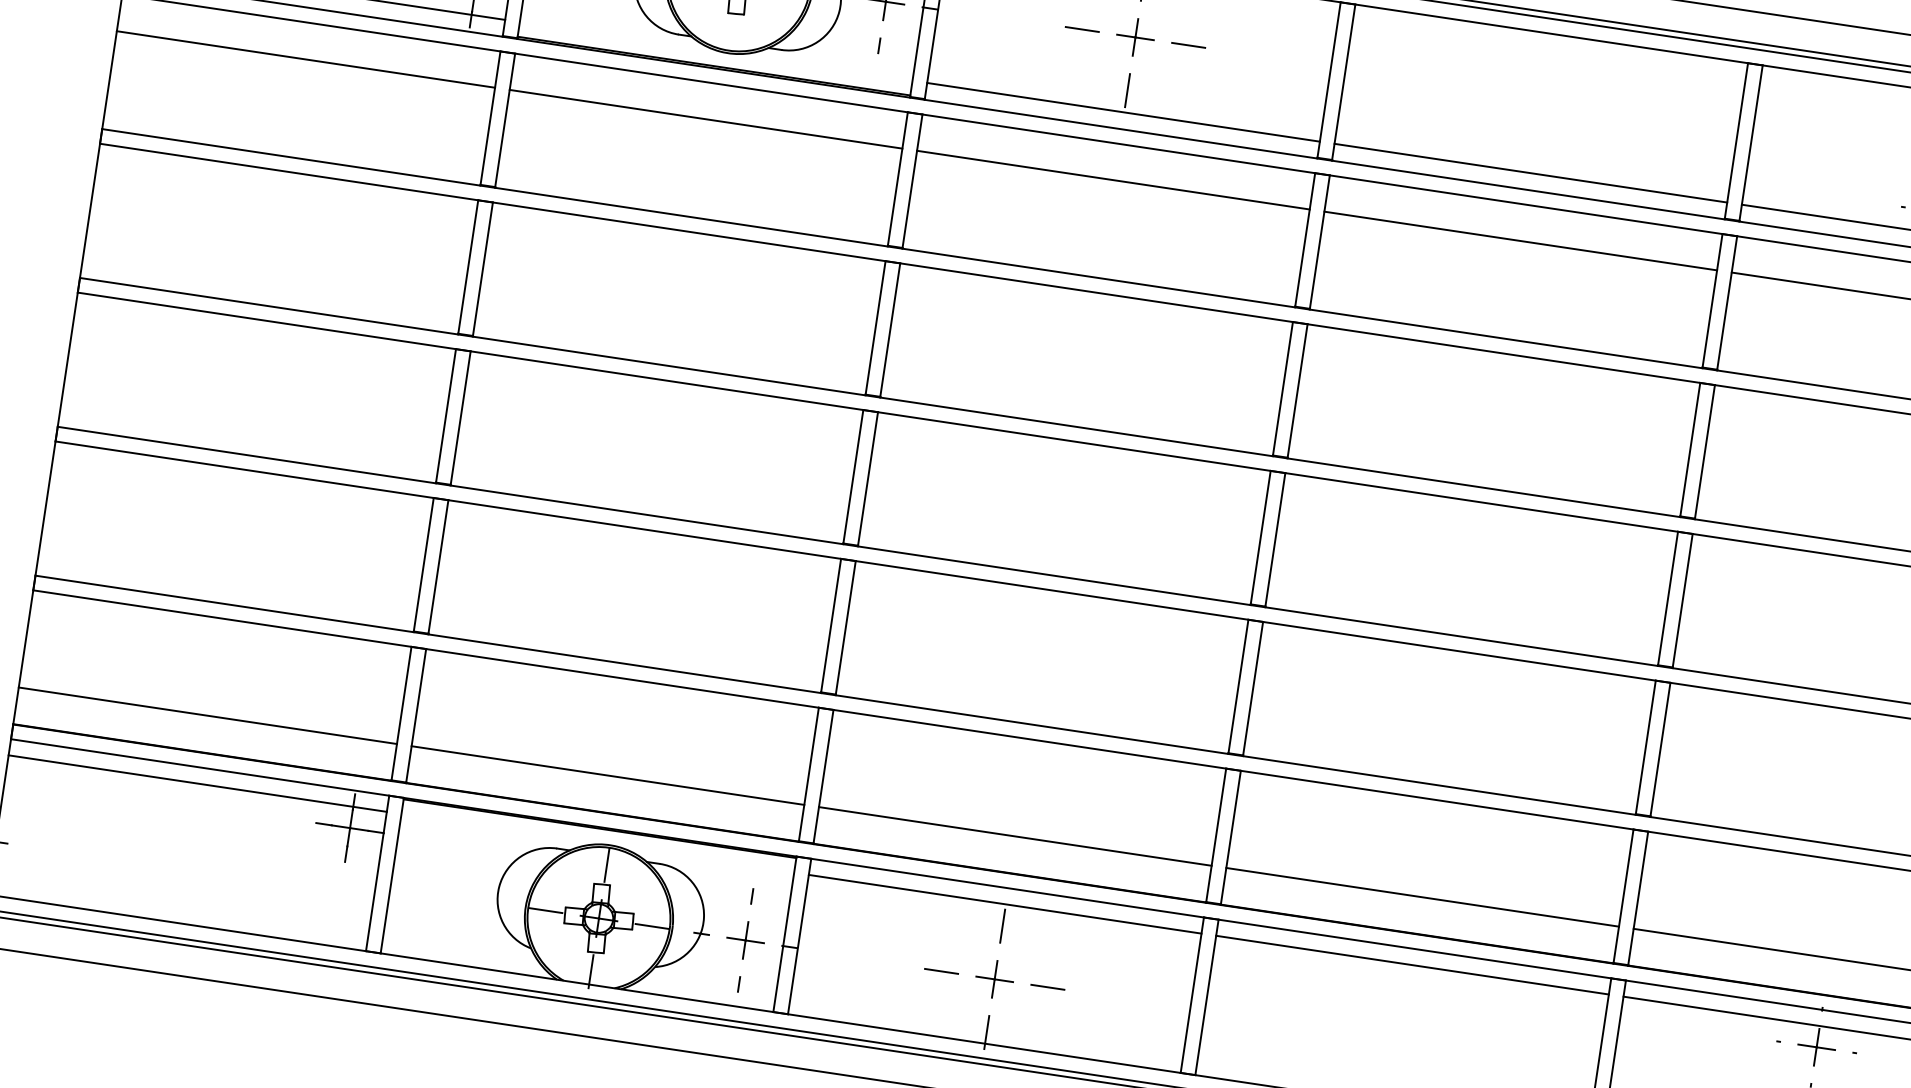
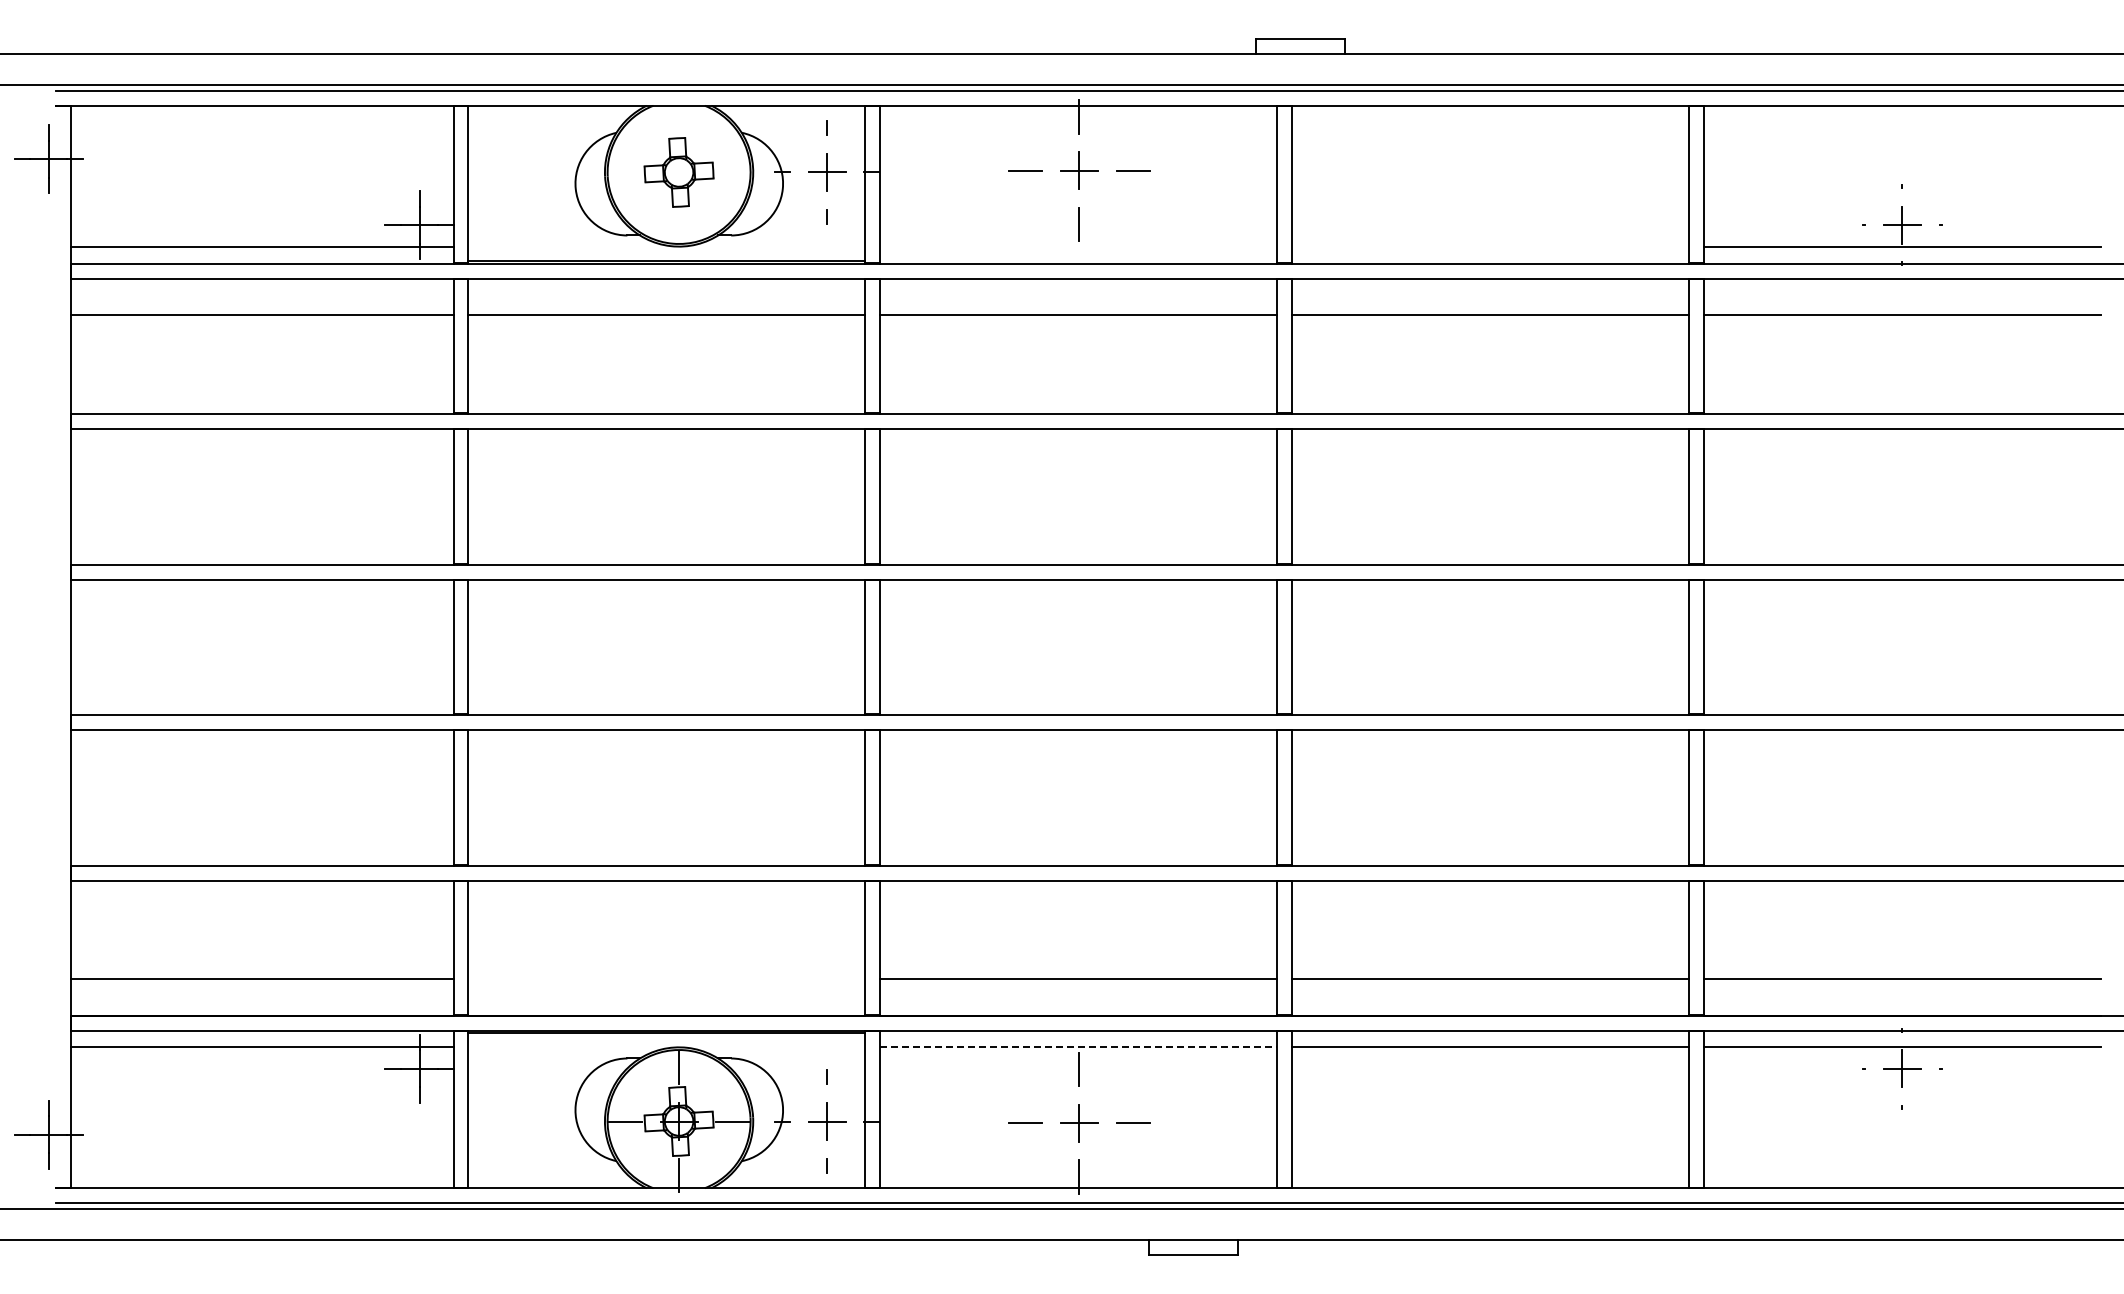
line: (1123, 112) -> (1078, 246), removed
line: (1530, 173) -> (1490, 246), removed
line: (607, 775) -> (666, 978), removed
line: (1004, 904) -> (1078, 1047), solid -> dashed

